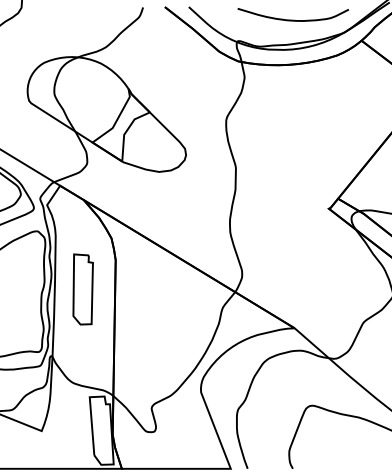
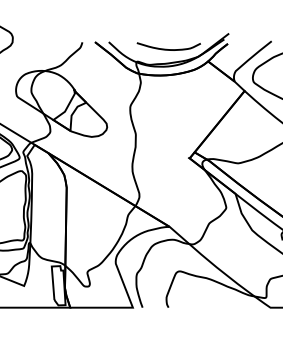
part: (82, 289) -> (47, 204), removed

